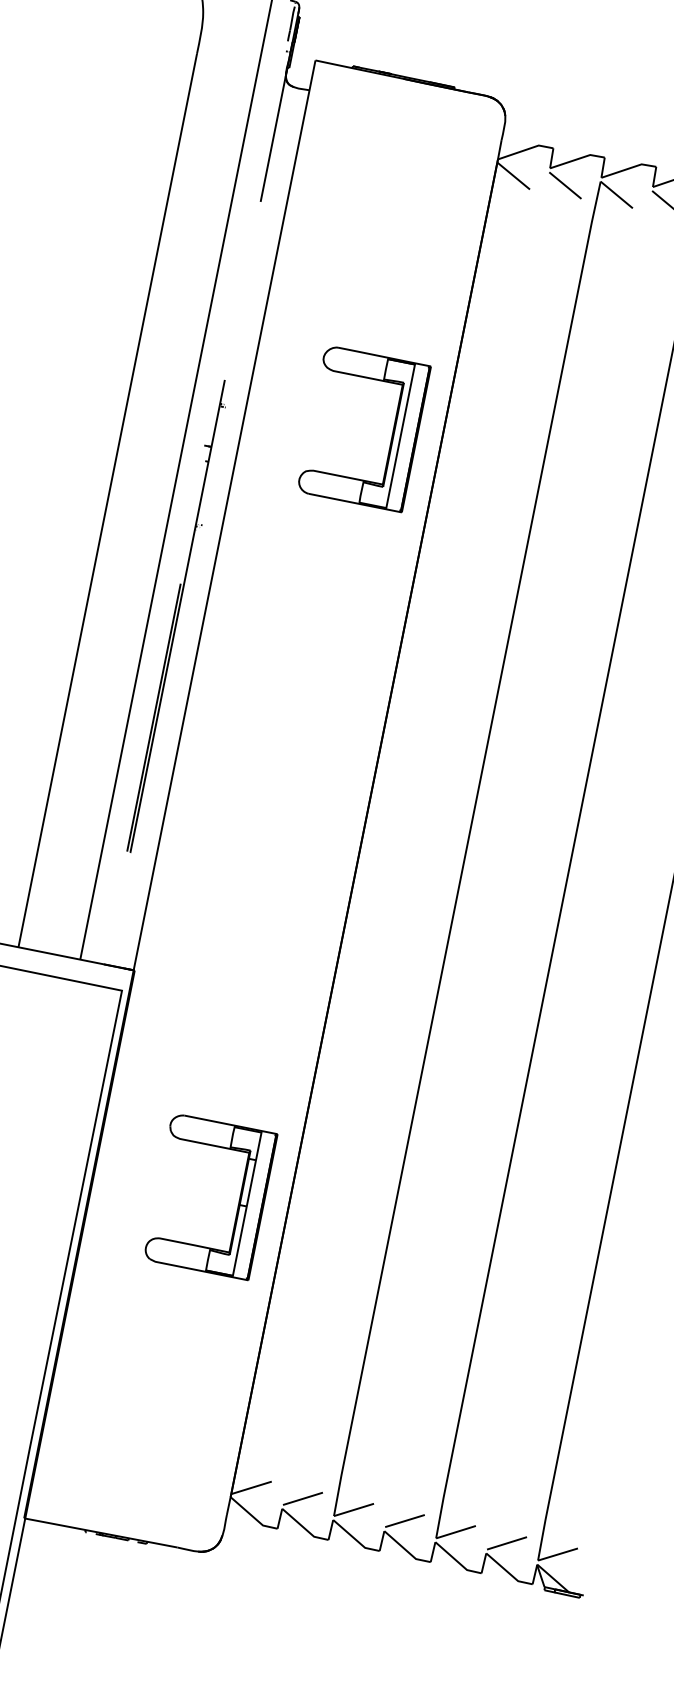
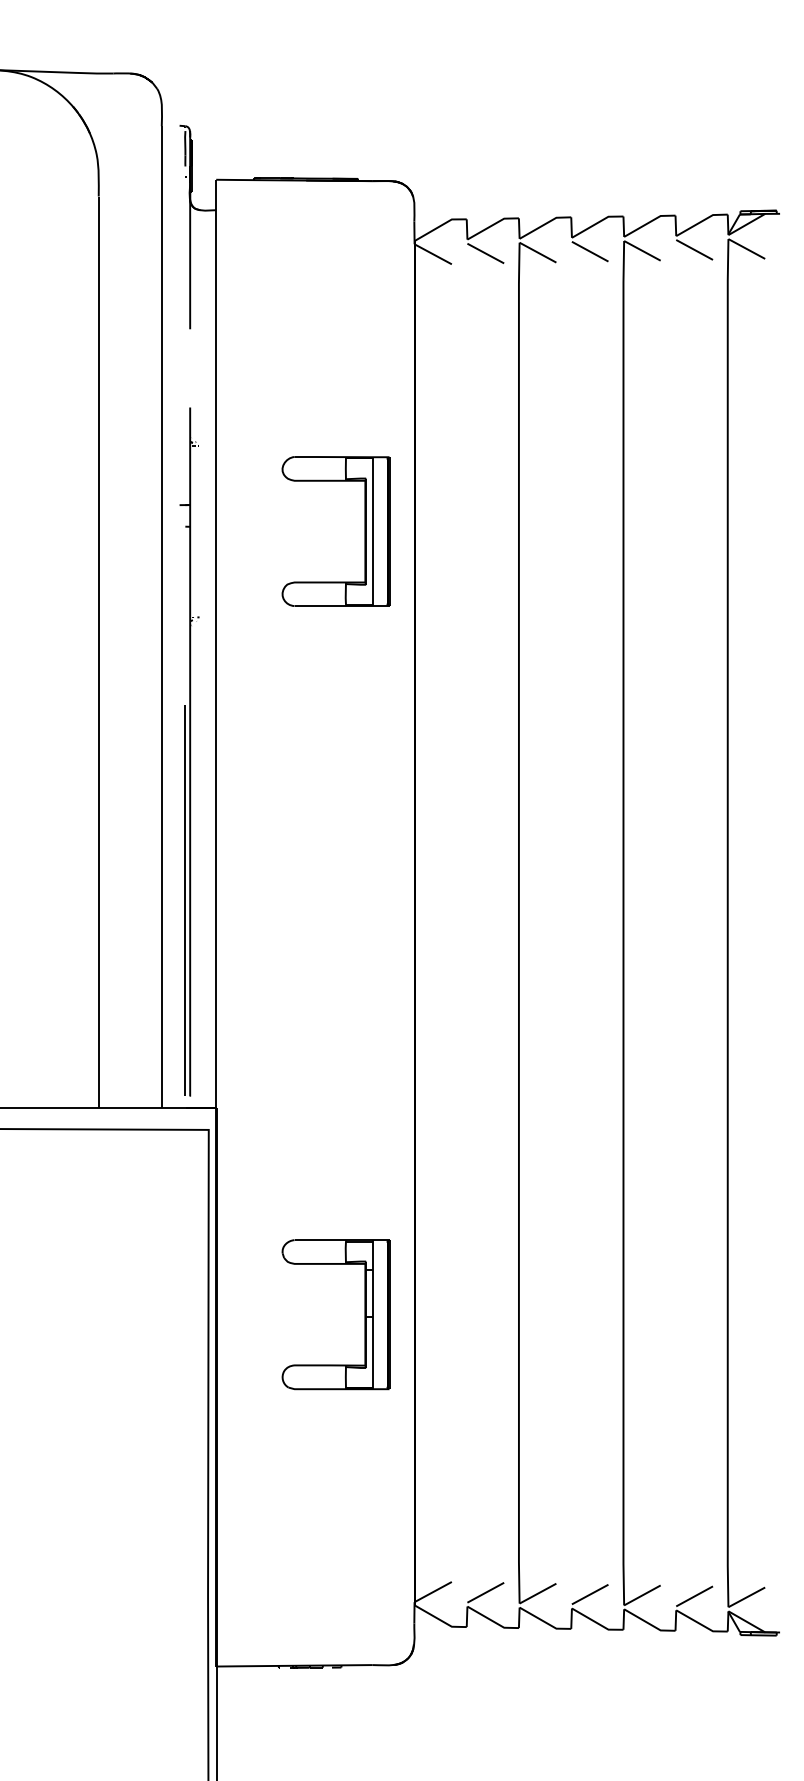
part: (177, 615) -> (189, 751), size x1.43

